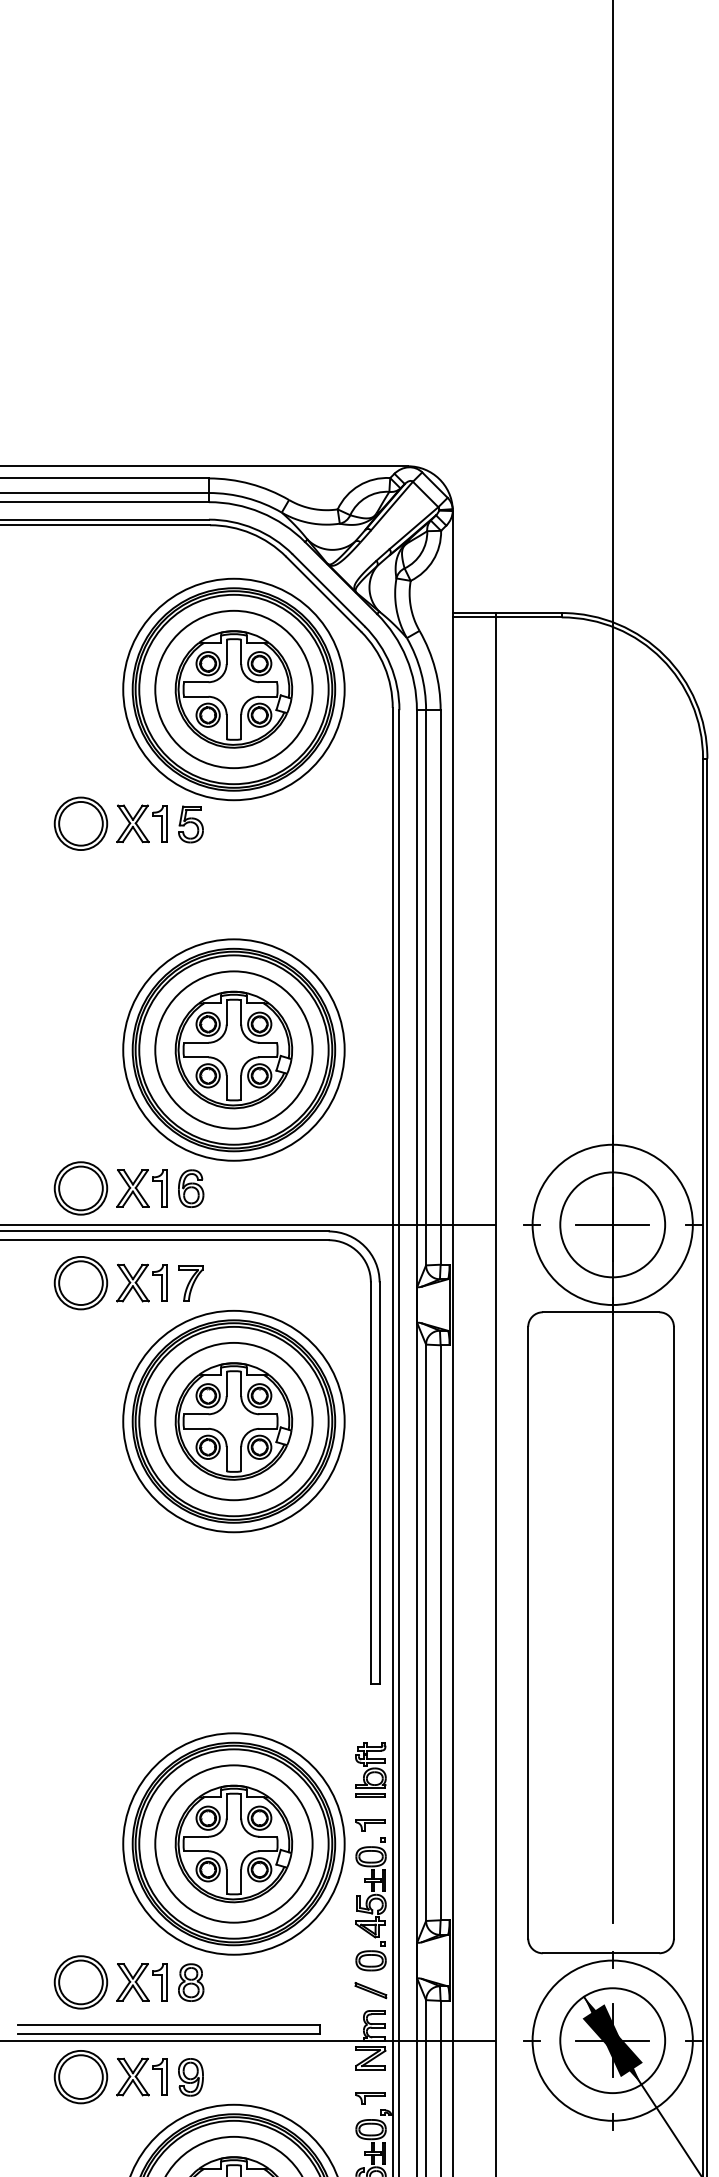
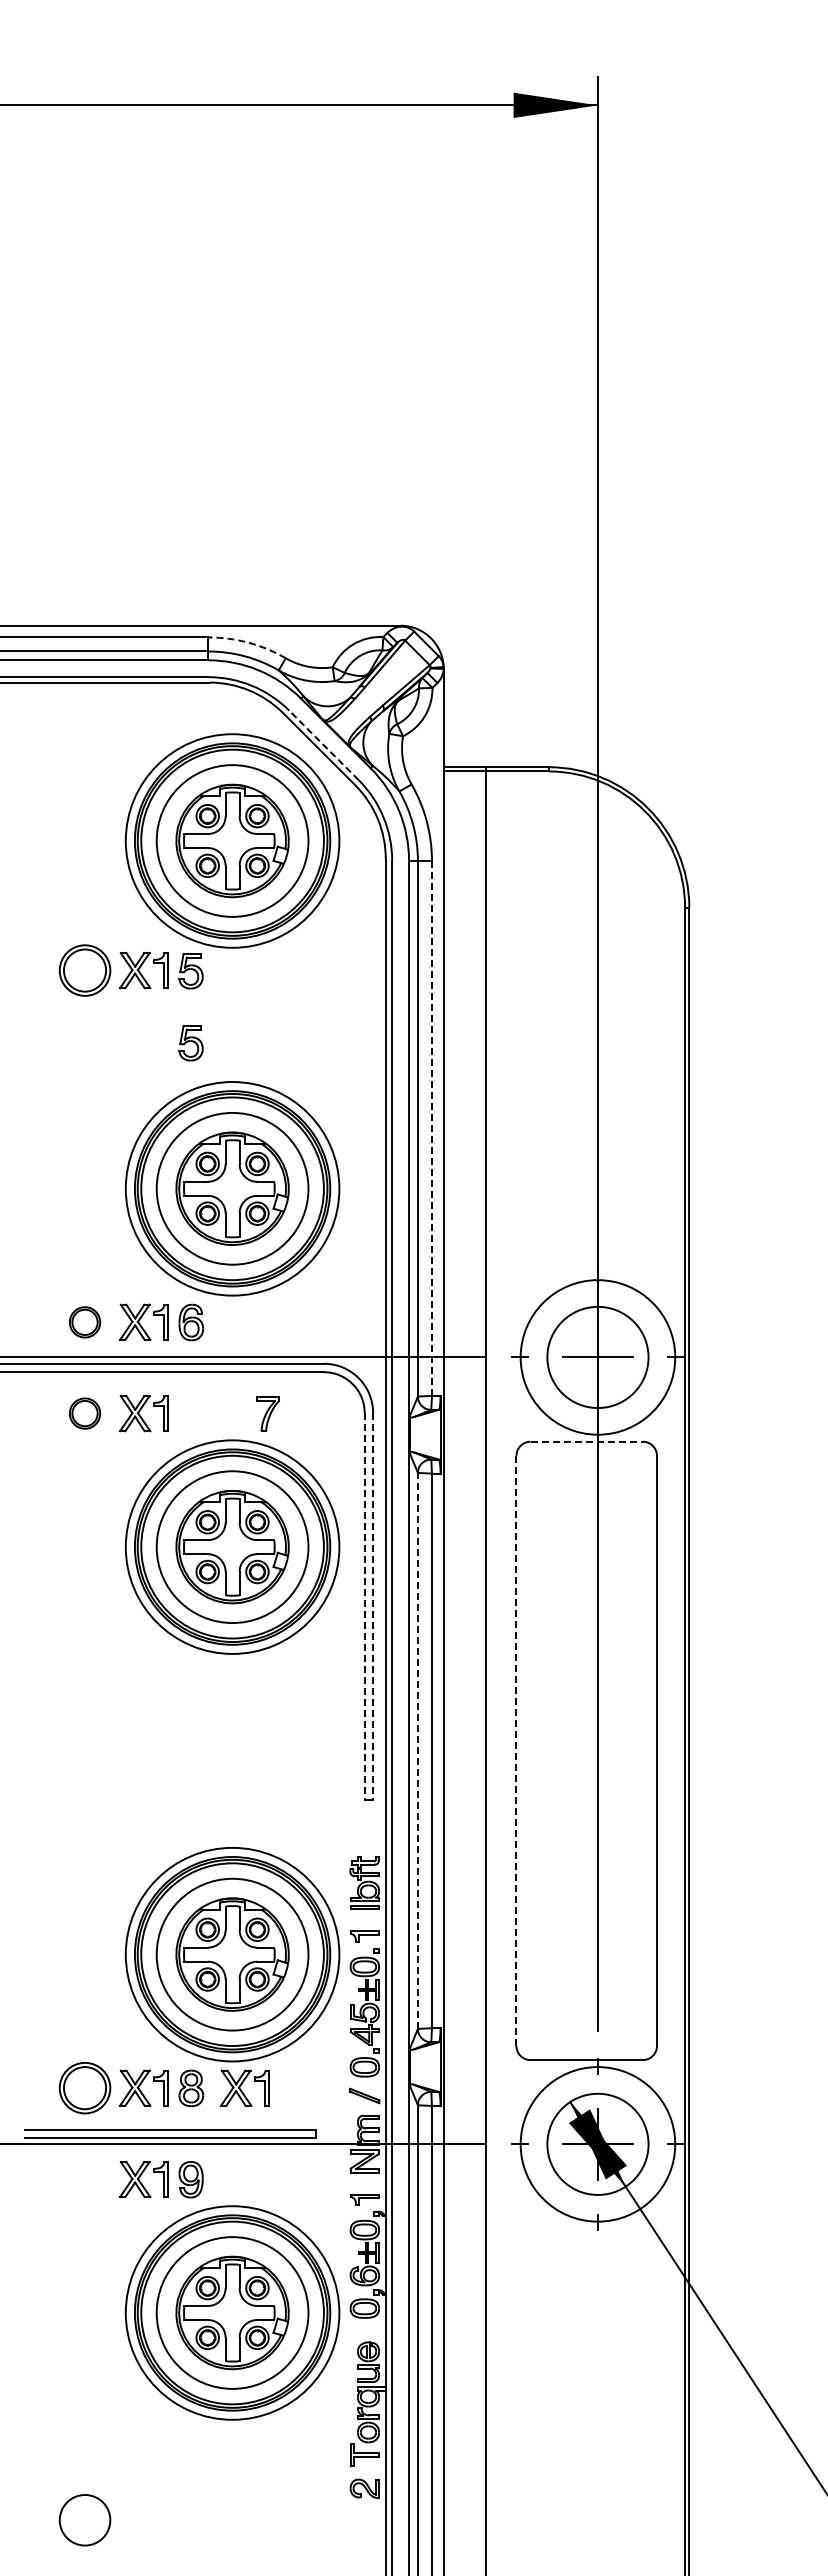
arc: (250, 483) -> (248, 642), solid -> dashed
line: (328, 590) -> (323, 745), solid -> dashed
part: (190, 899) -> (190, 1043), added
line: (440, 987) -> (431, 1128), solid -> dashed
part: (80, 1188) -> (84, 1322), size x0.6
part: (80, 1282) -> (84, 1413), size x0.6
part: (190, 1282) -> (267, 1413), moved
line: (601, 1312) -> (587, 1441), solid -> dashed
line: (370, 1483) -> (364, 1606), solid -> dashed
line: (380, 1483) -> (373, 1606), solid -> dashed
line: (425, 1632) -> (417, 1750), solid -> dashed
line: (528, 1632) -> (516, 1750), solid -> dashed
part: (246, 1981) -> (244, 2087), added
part: (80, 2077) -> (84, 2179), removed

